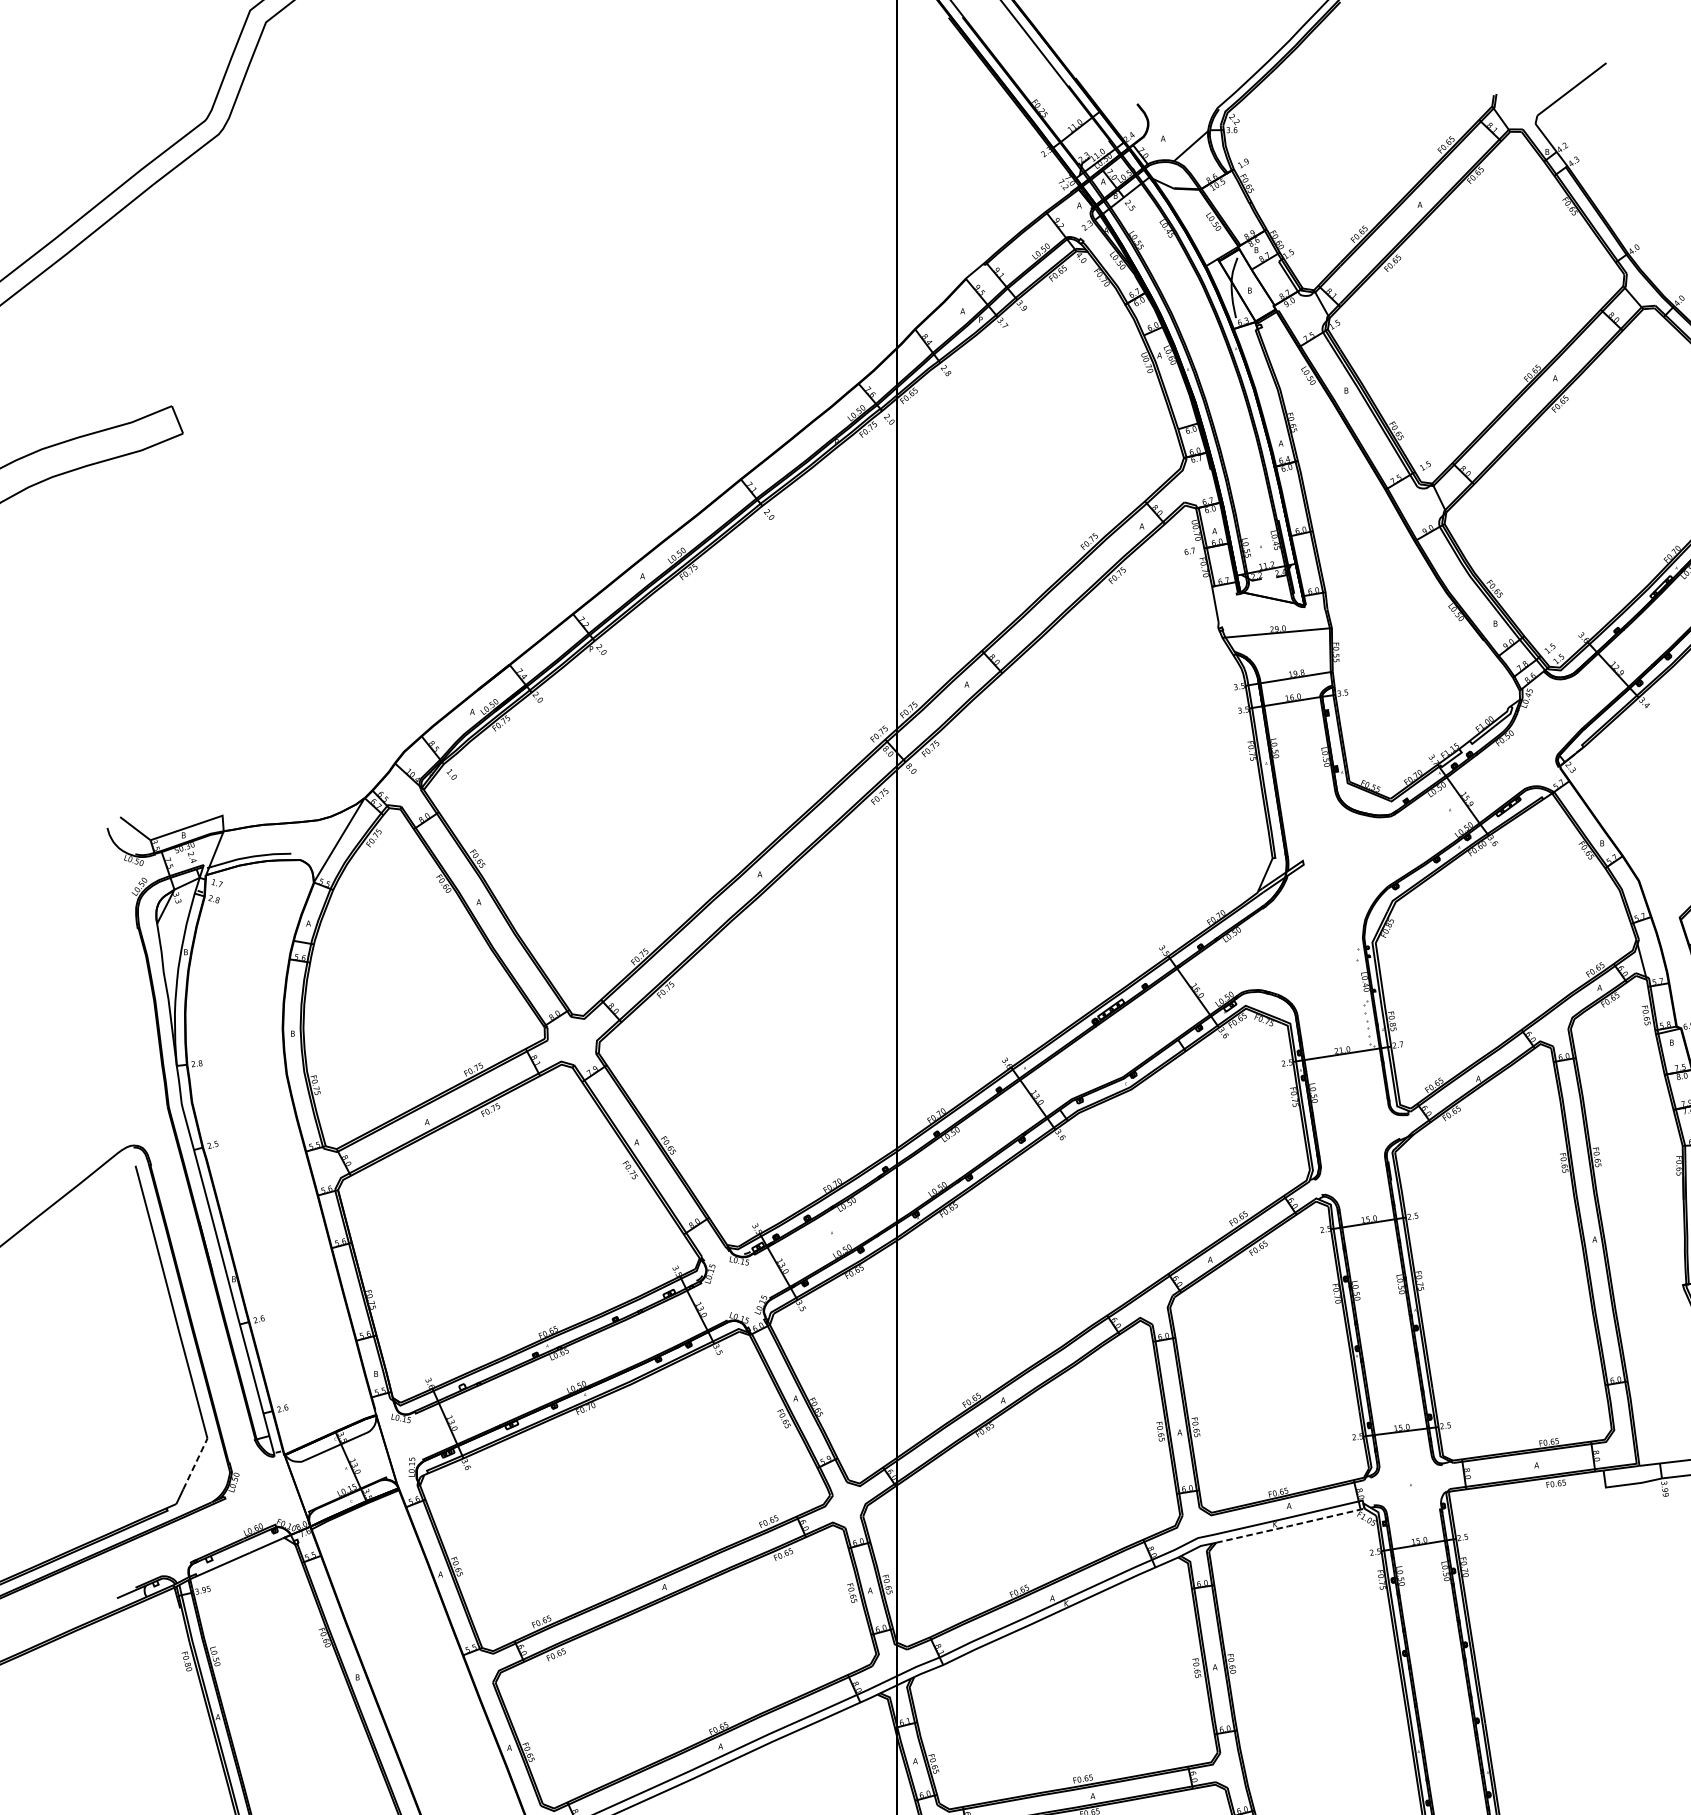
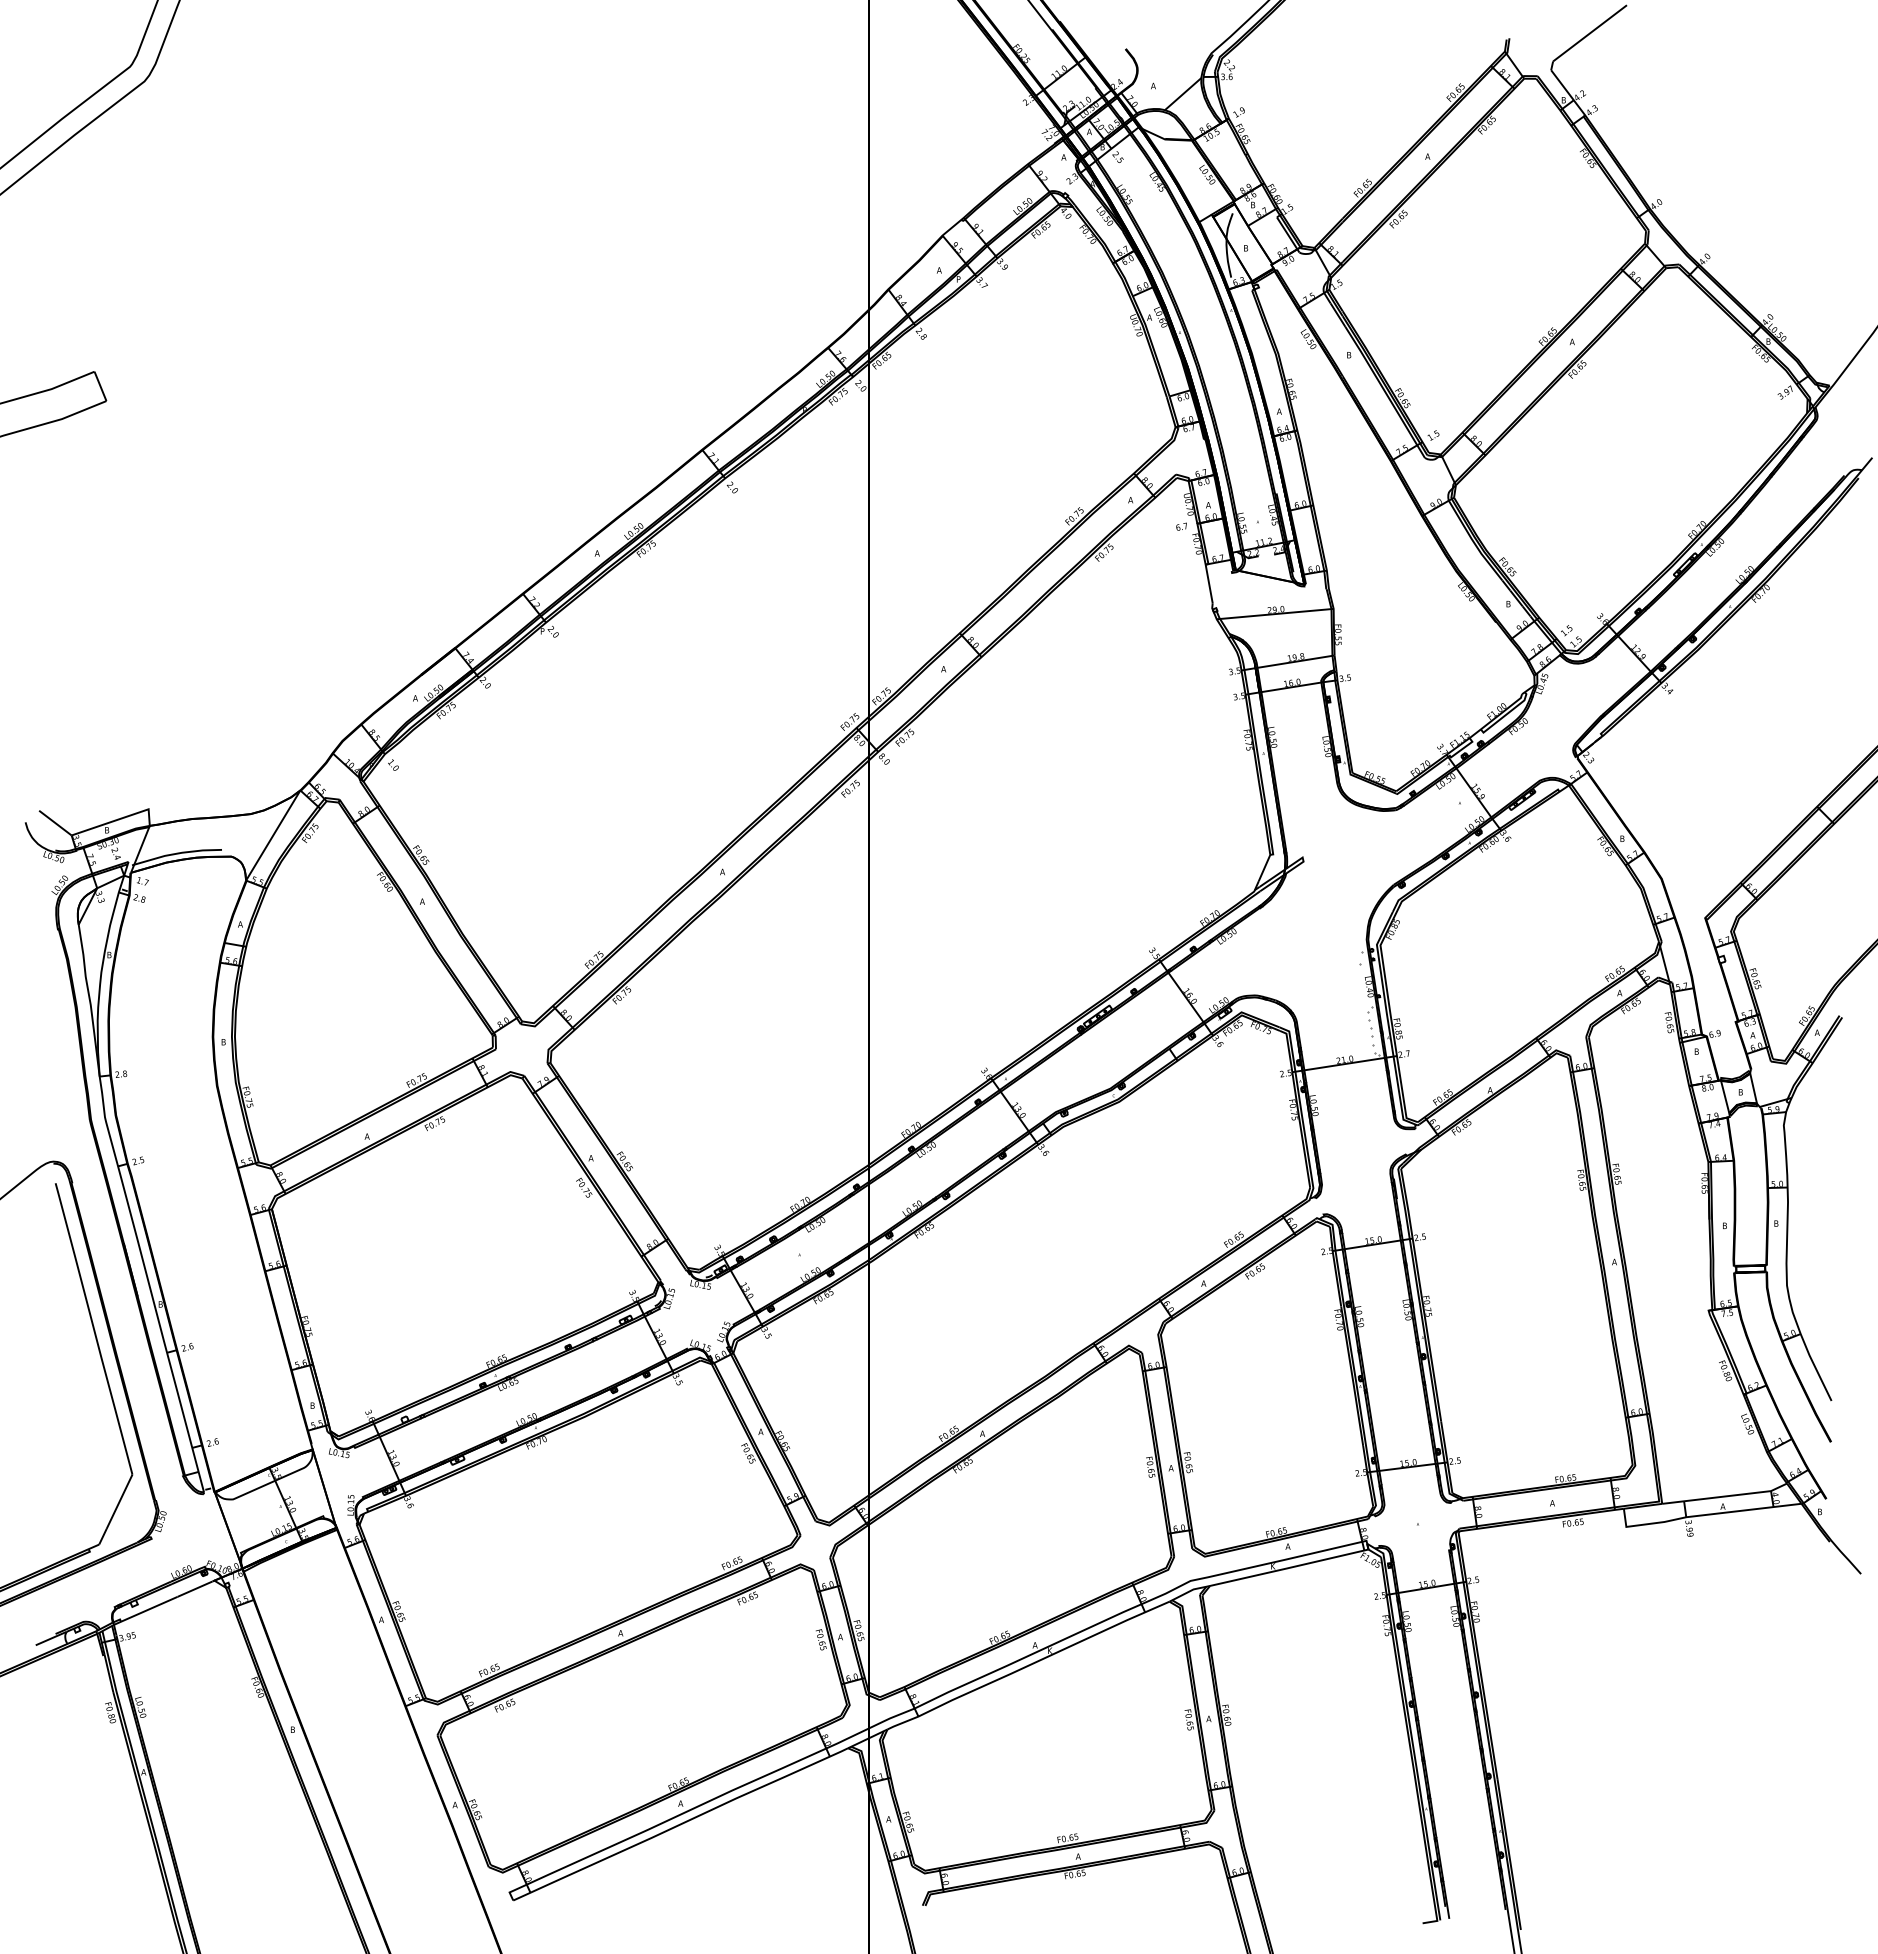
line: (195, 1463) -> (119, 1501), dashed -> solid
line: (1291, 1525) -> (1290, 1567), dashed -> solid

